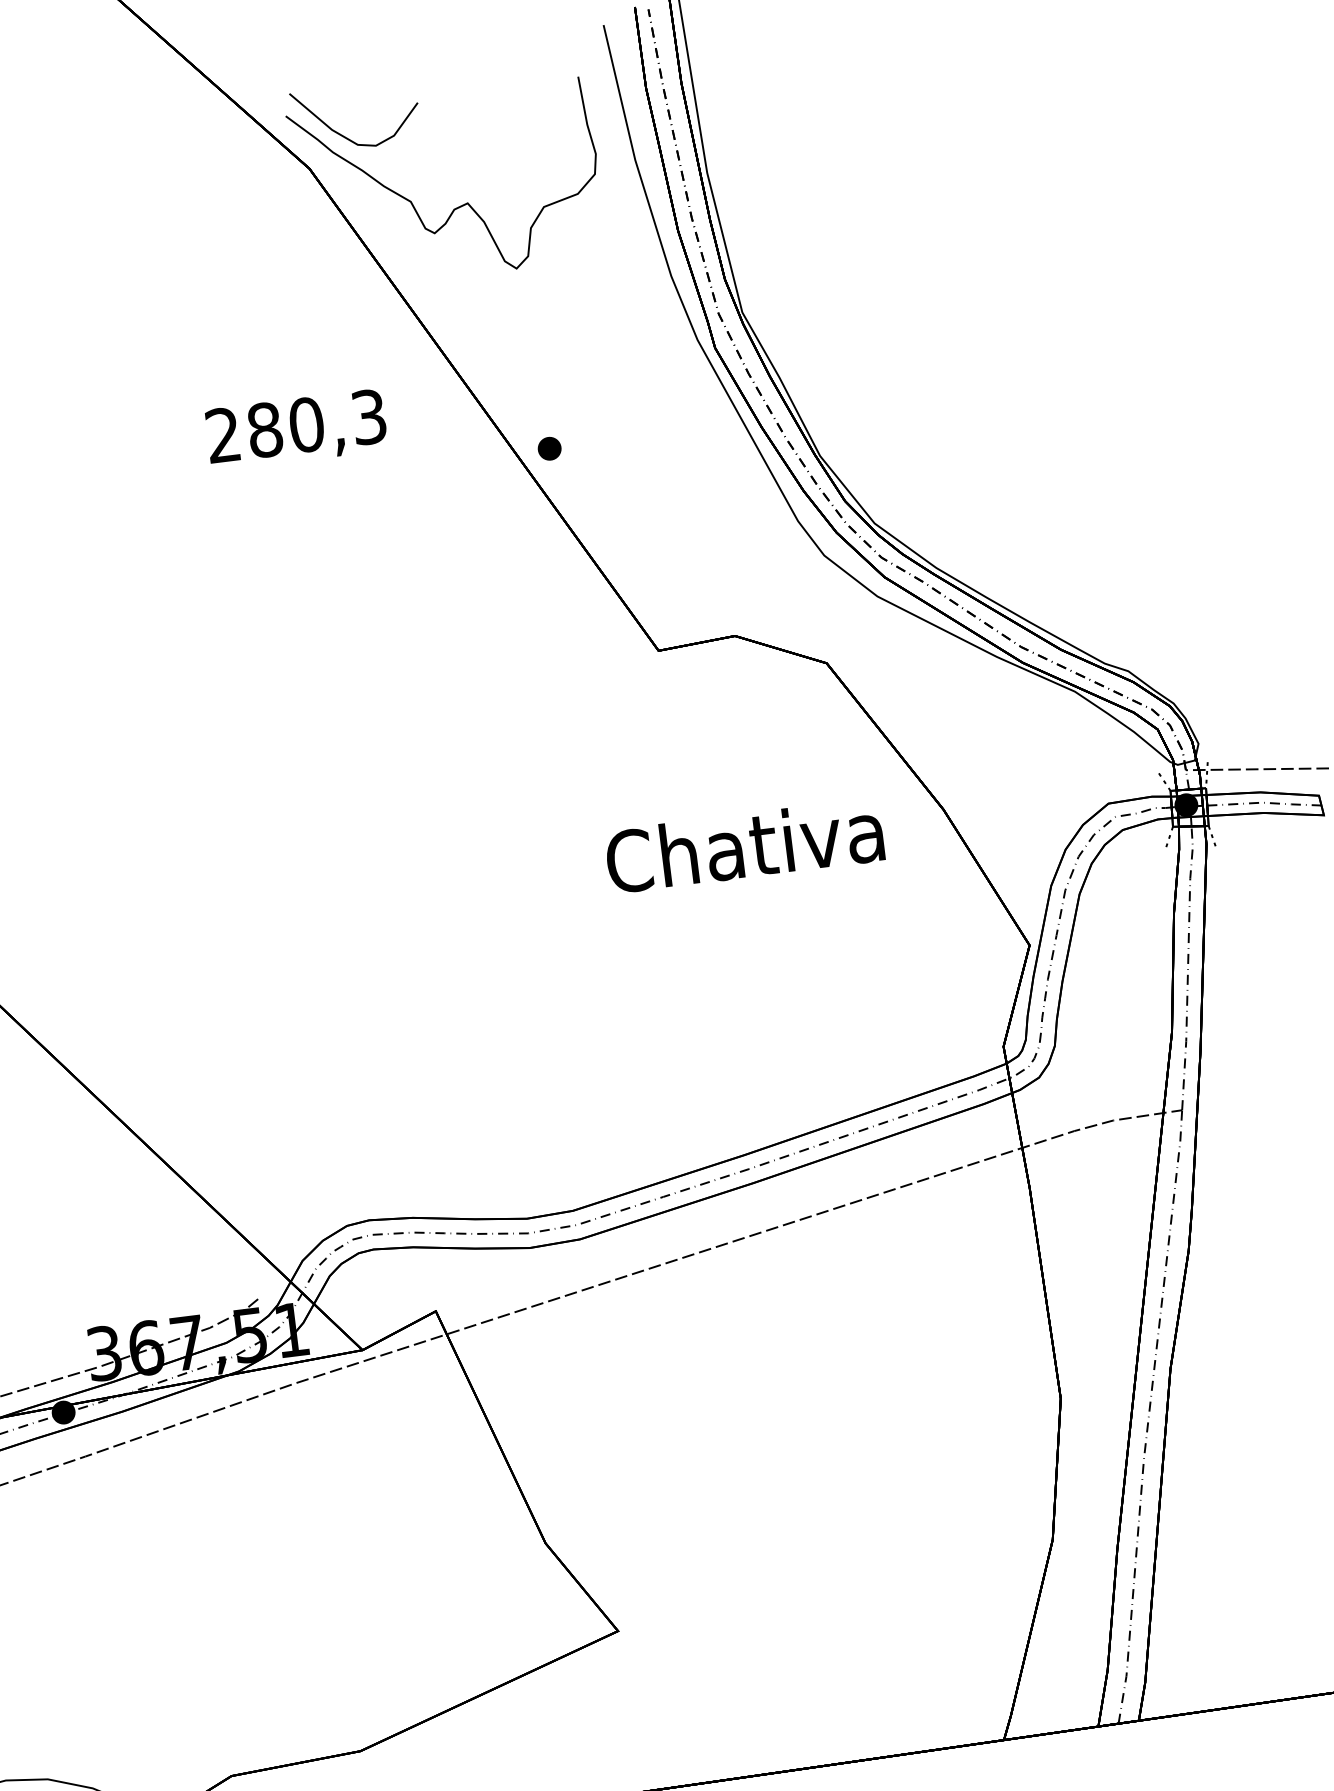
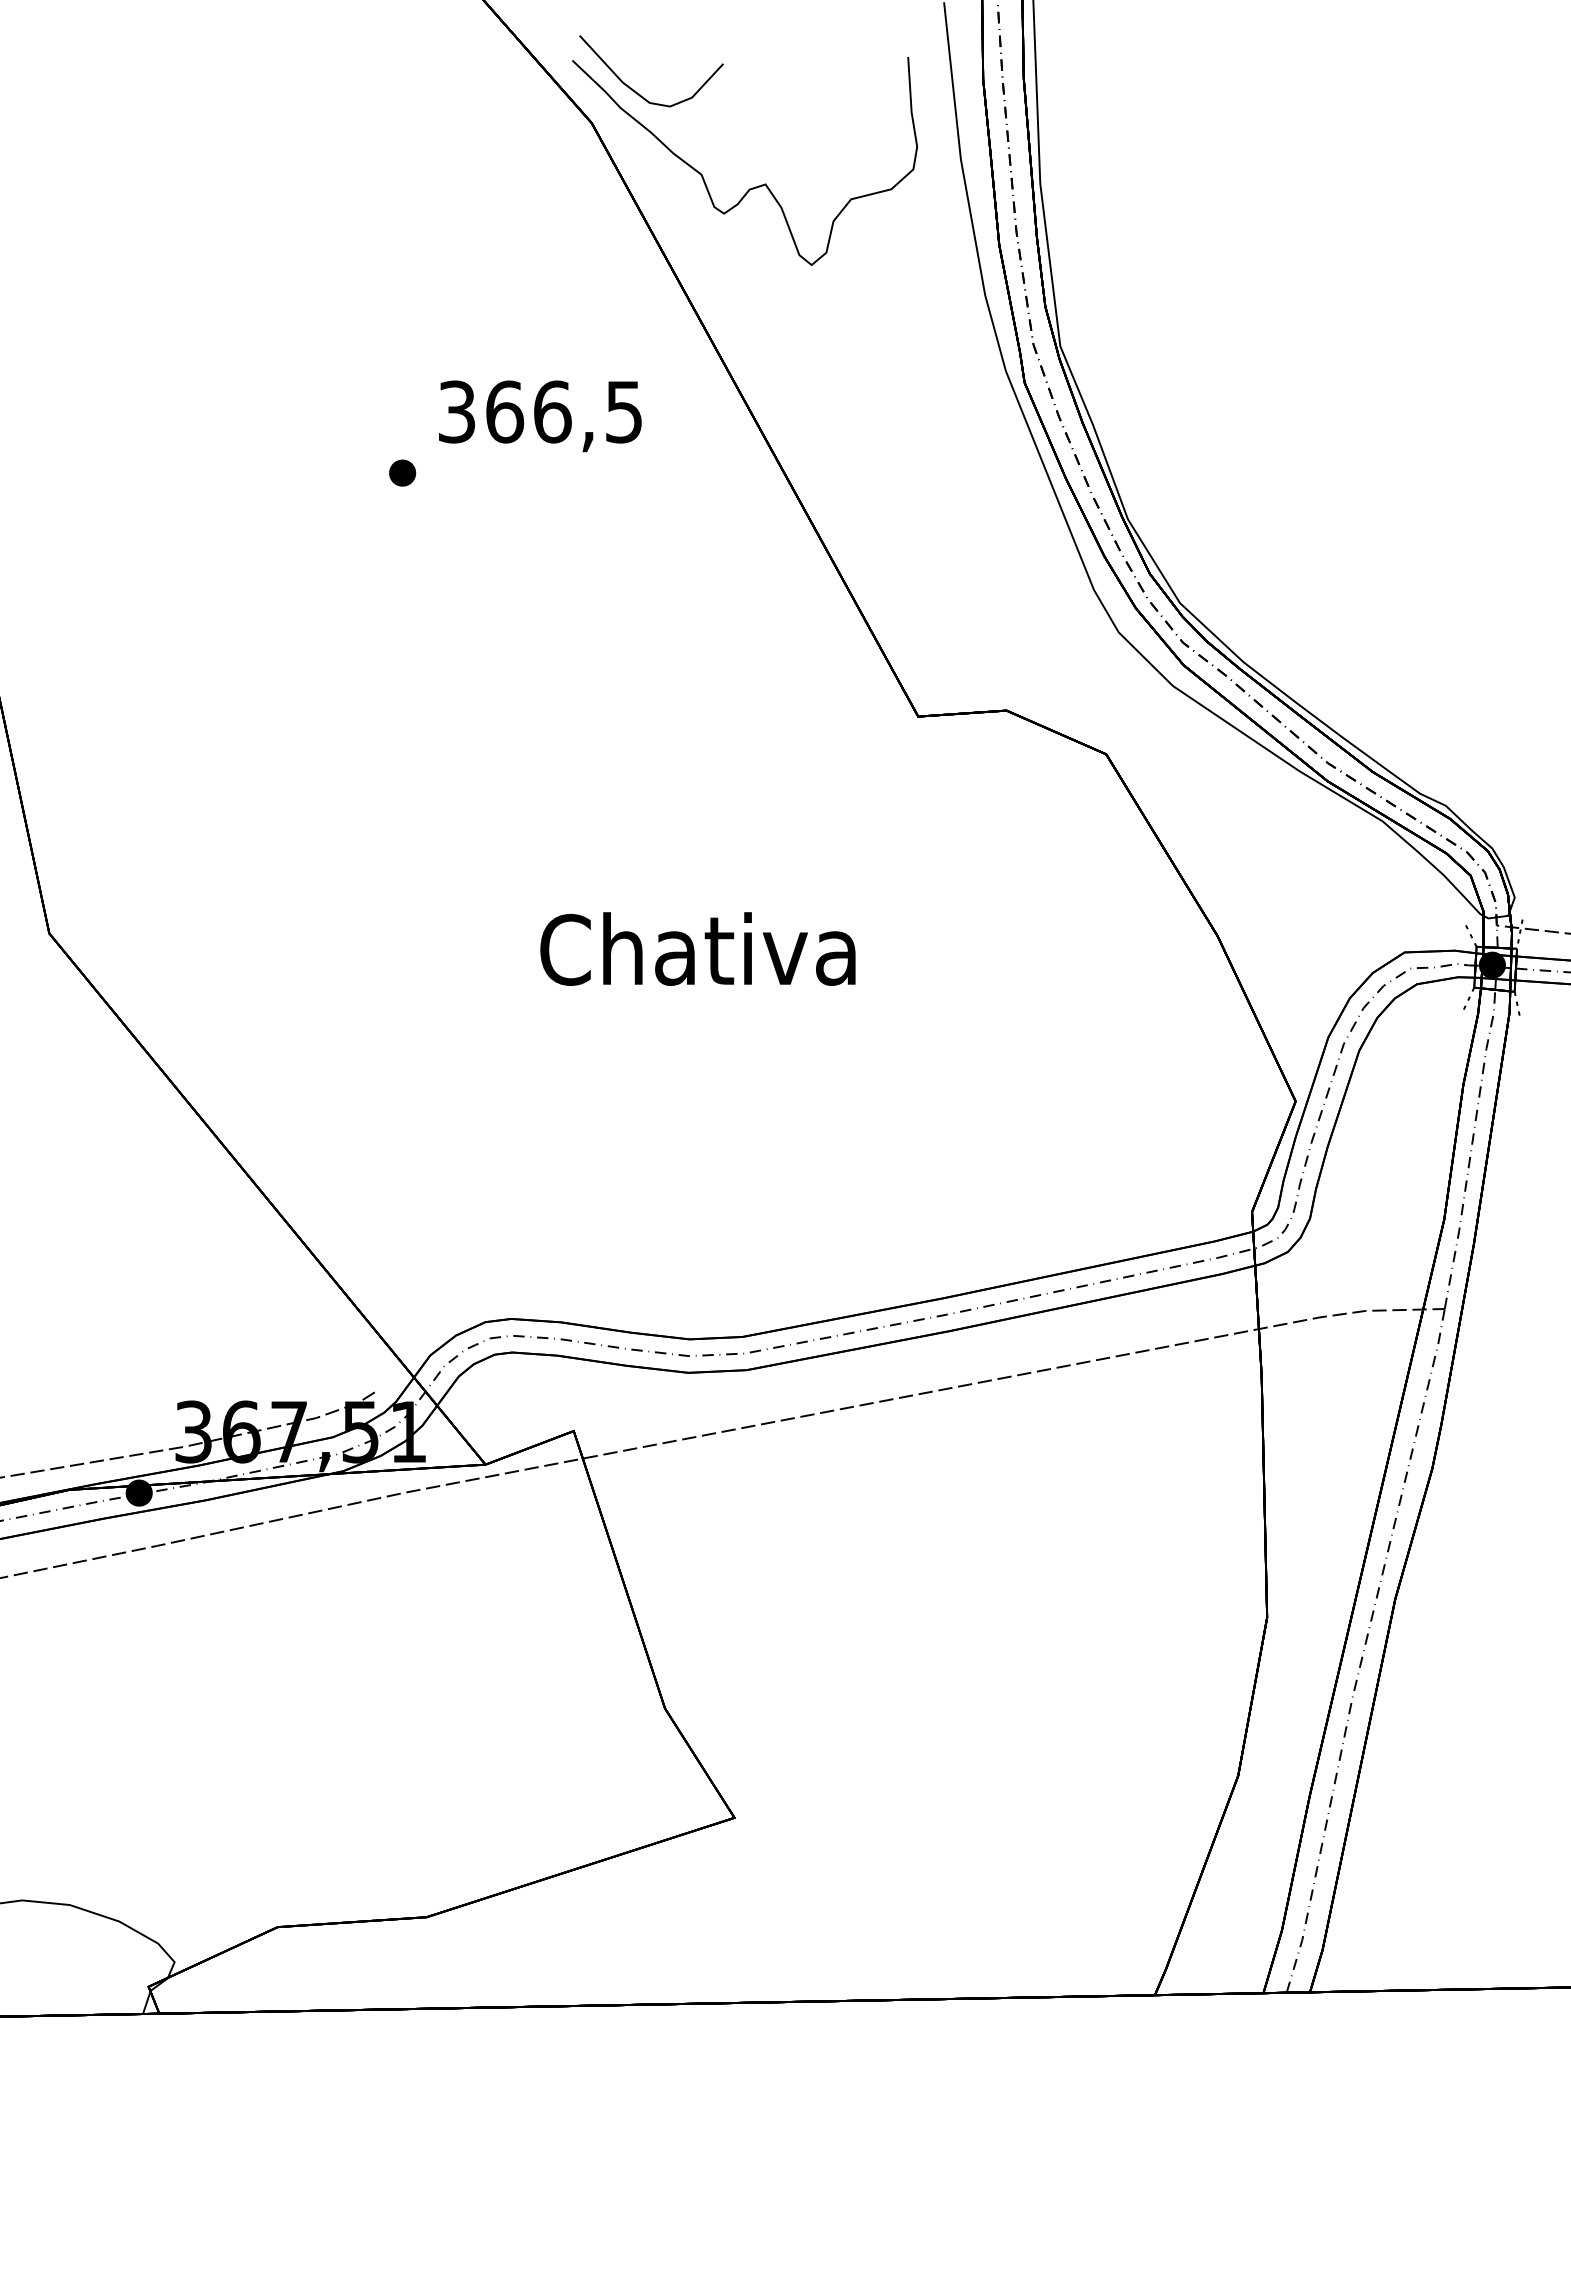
text: (296, 425) -> (540, 411), 280,3 -> 366,5
part: (549, 448) -> (402, 472), moved
text: (744, 845) -> (697, 948), moved

